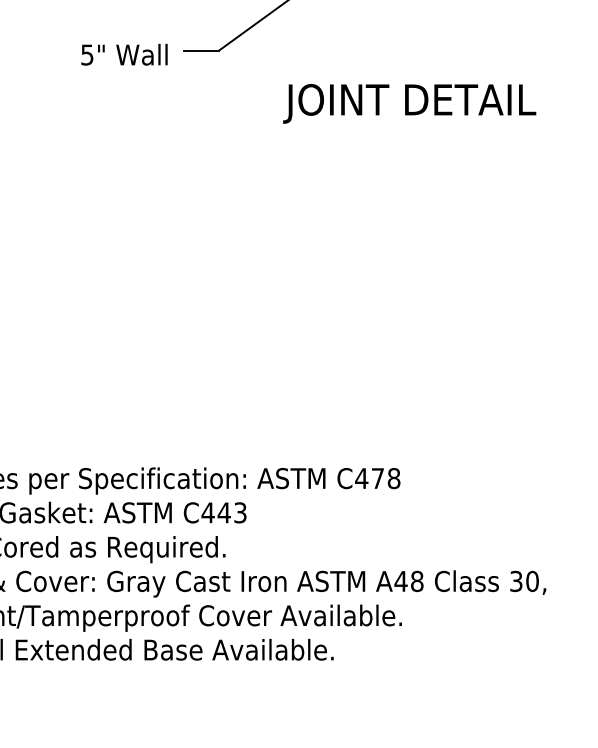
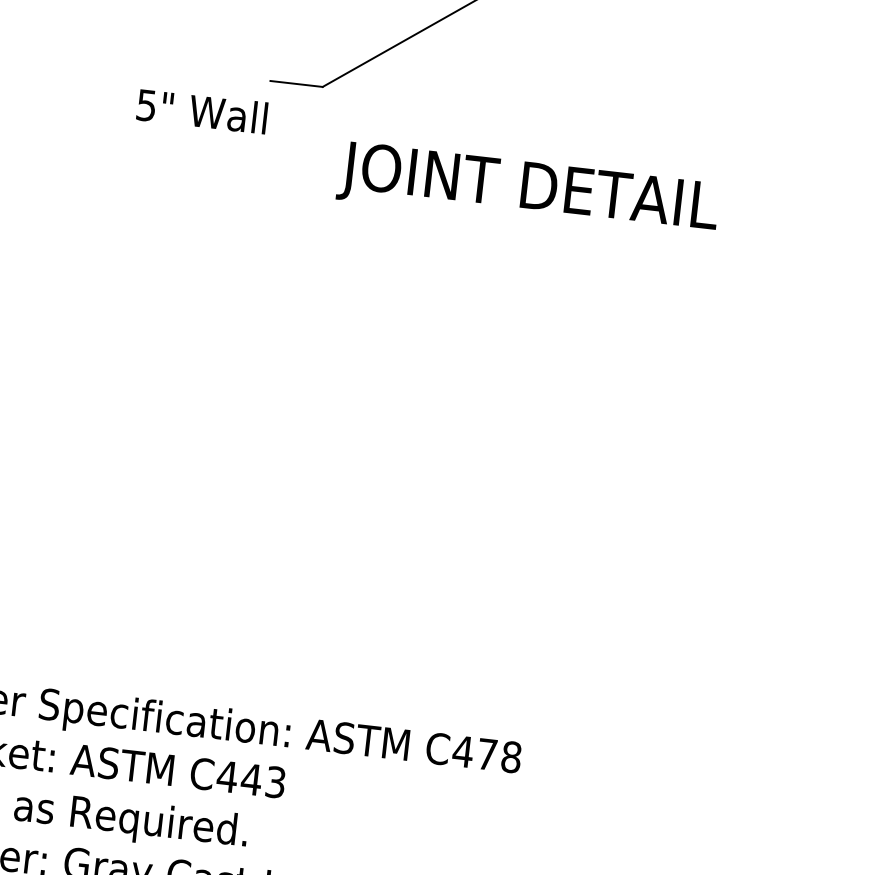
text: (124, 54) -> (202, 111), moved
text: (409, 103) -> (528, 190), moved

